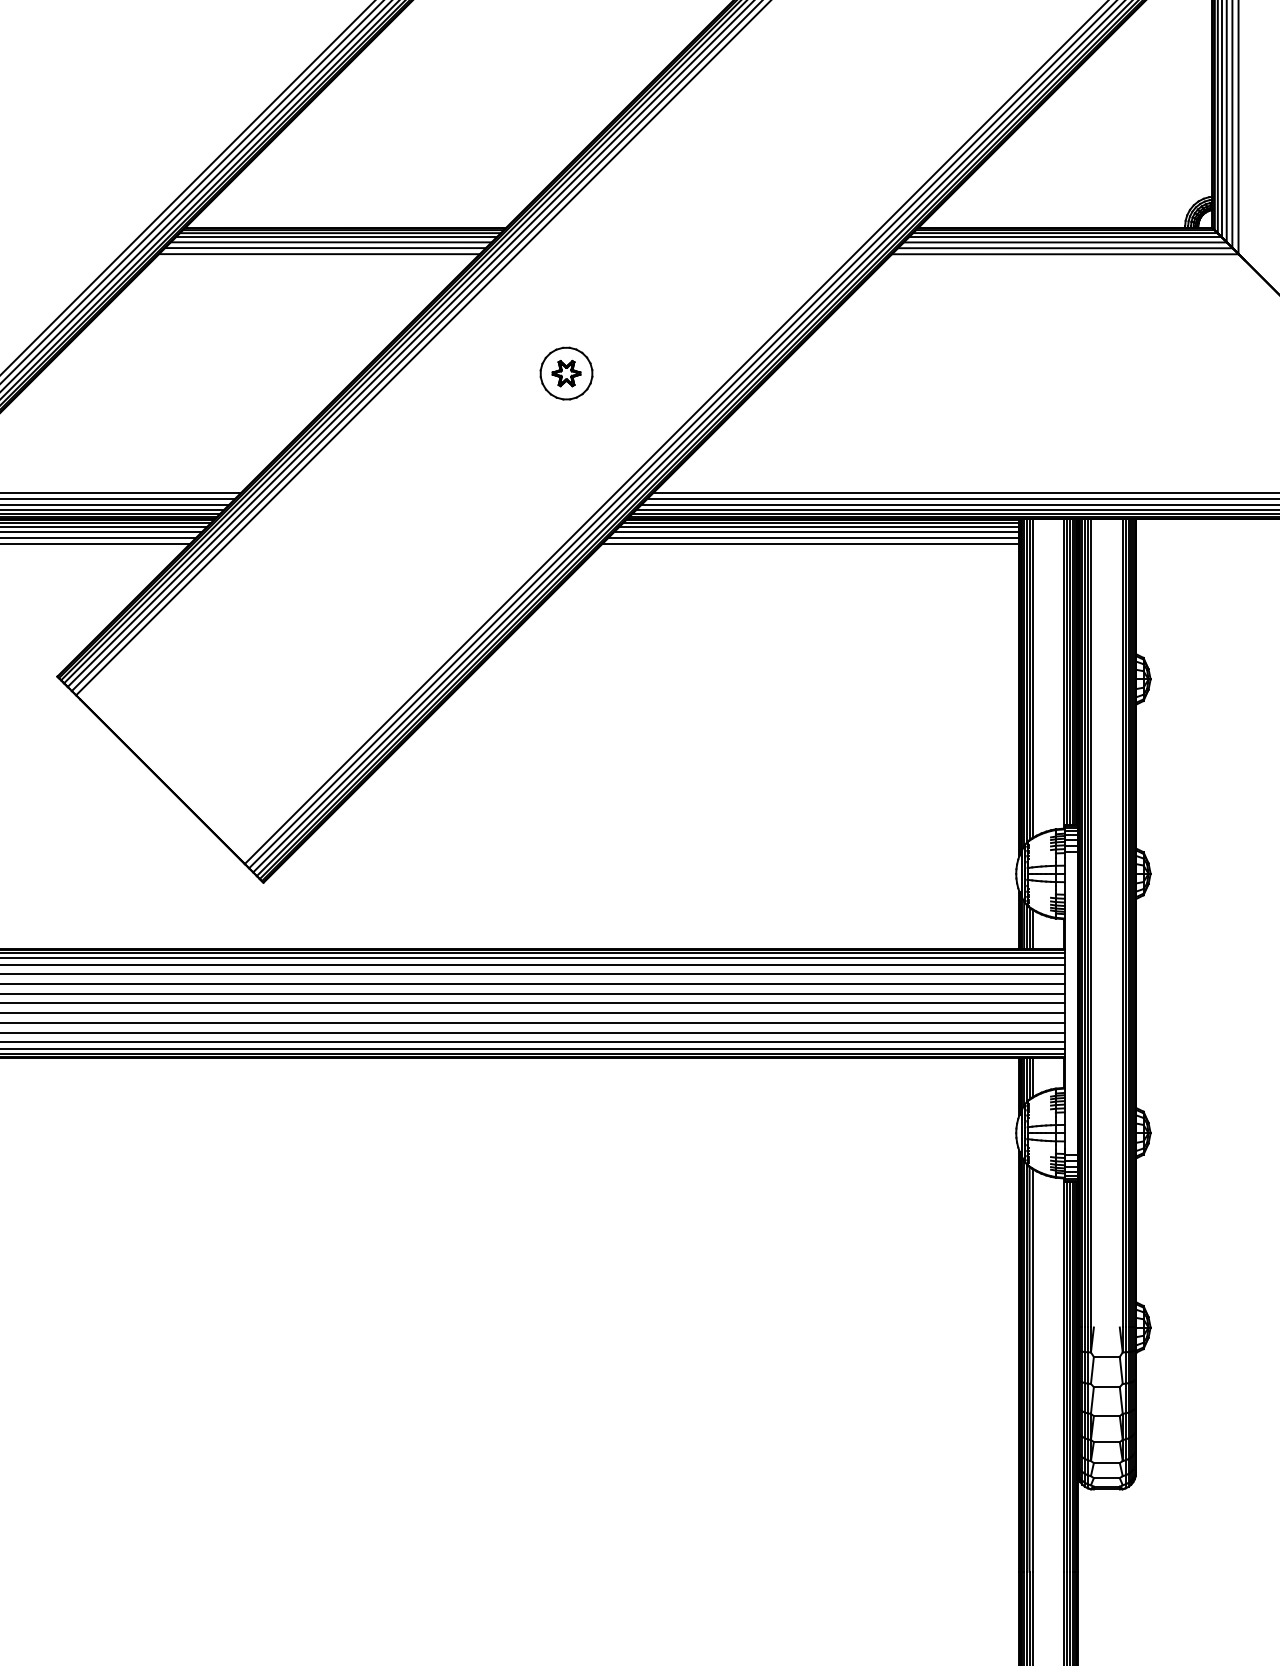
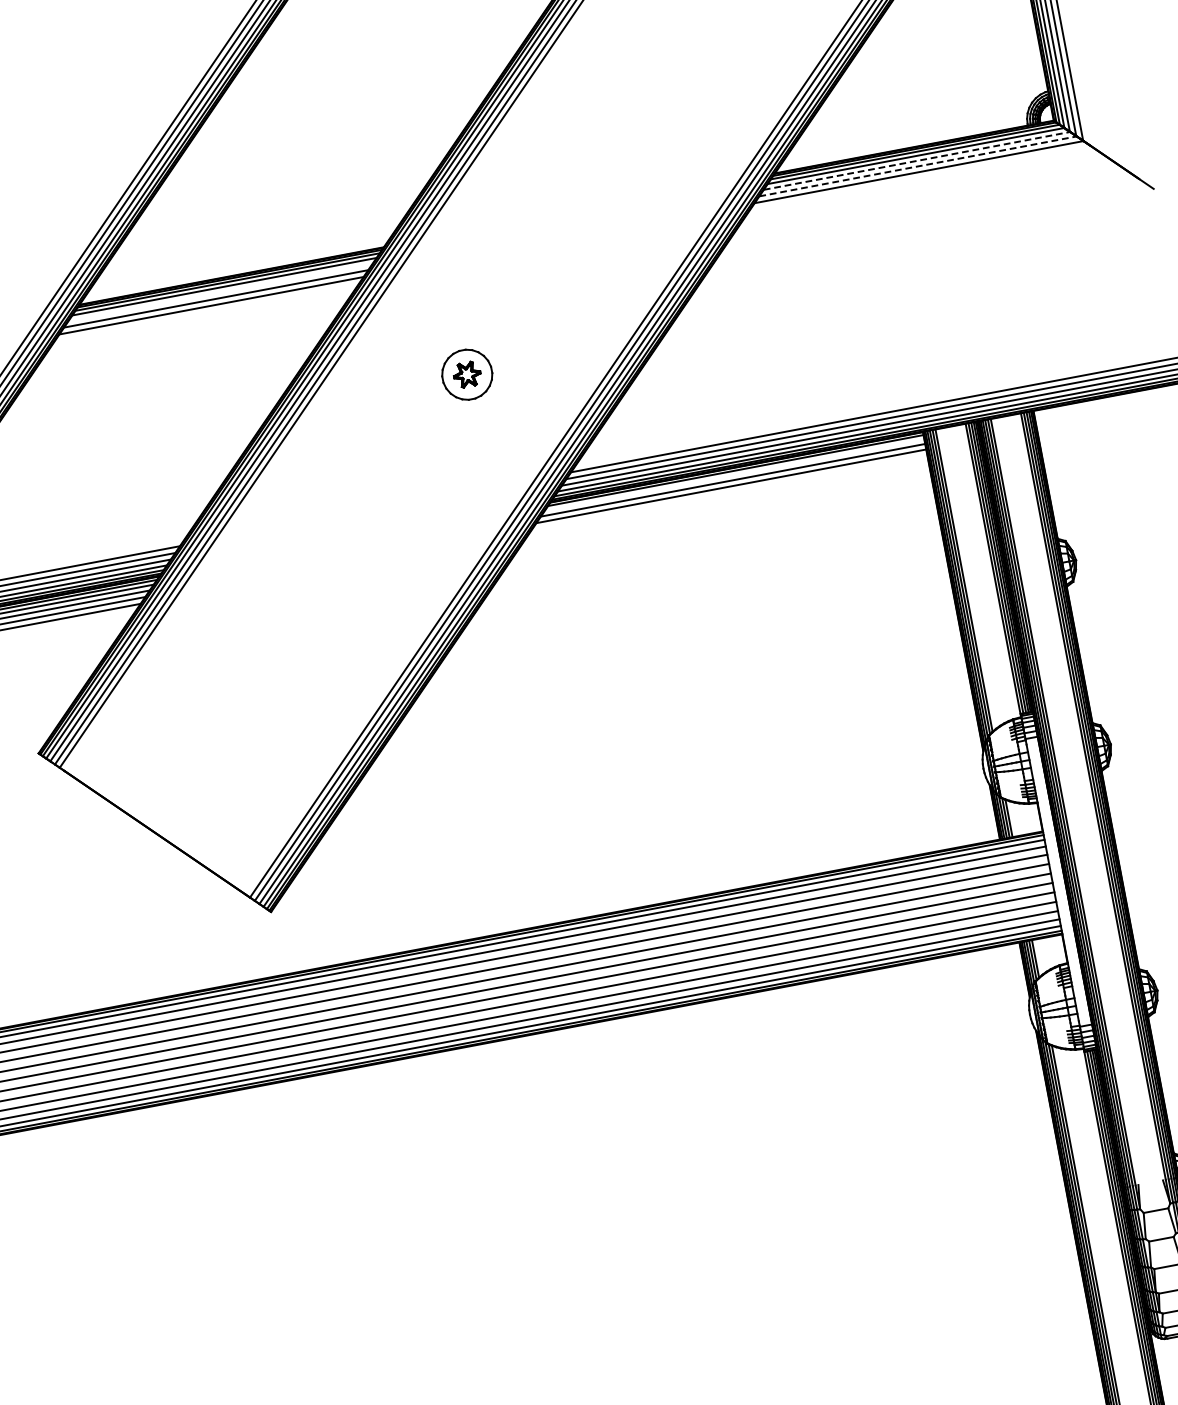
line: (330, 242) -> (219, 292), removed
line: (1065, 242) -> (917, 160), solid -> dashed
line: (1066, 248) -> (919, 166), solid -> dashed
line: (819, 526) -> (734, 474), removed
line: (810, 544) -> (729, 493), removed

